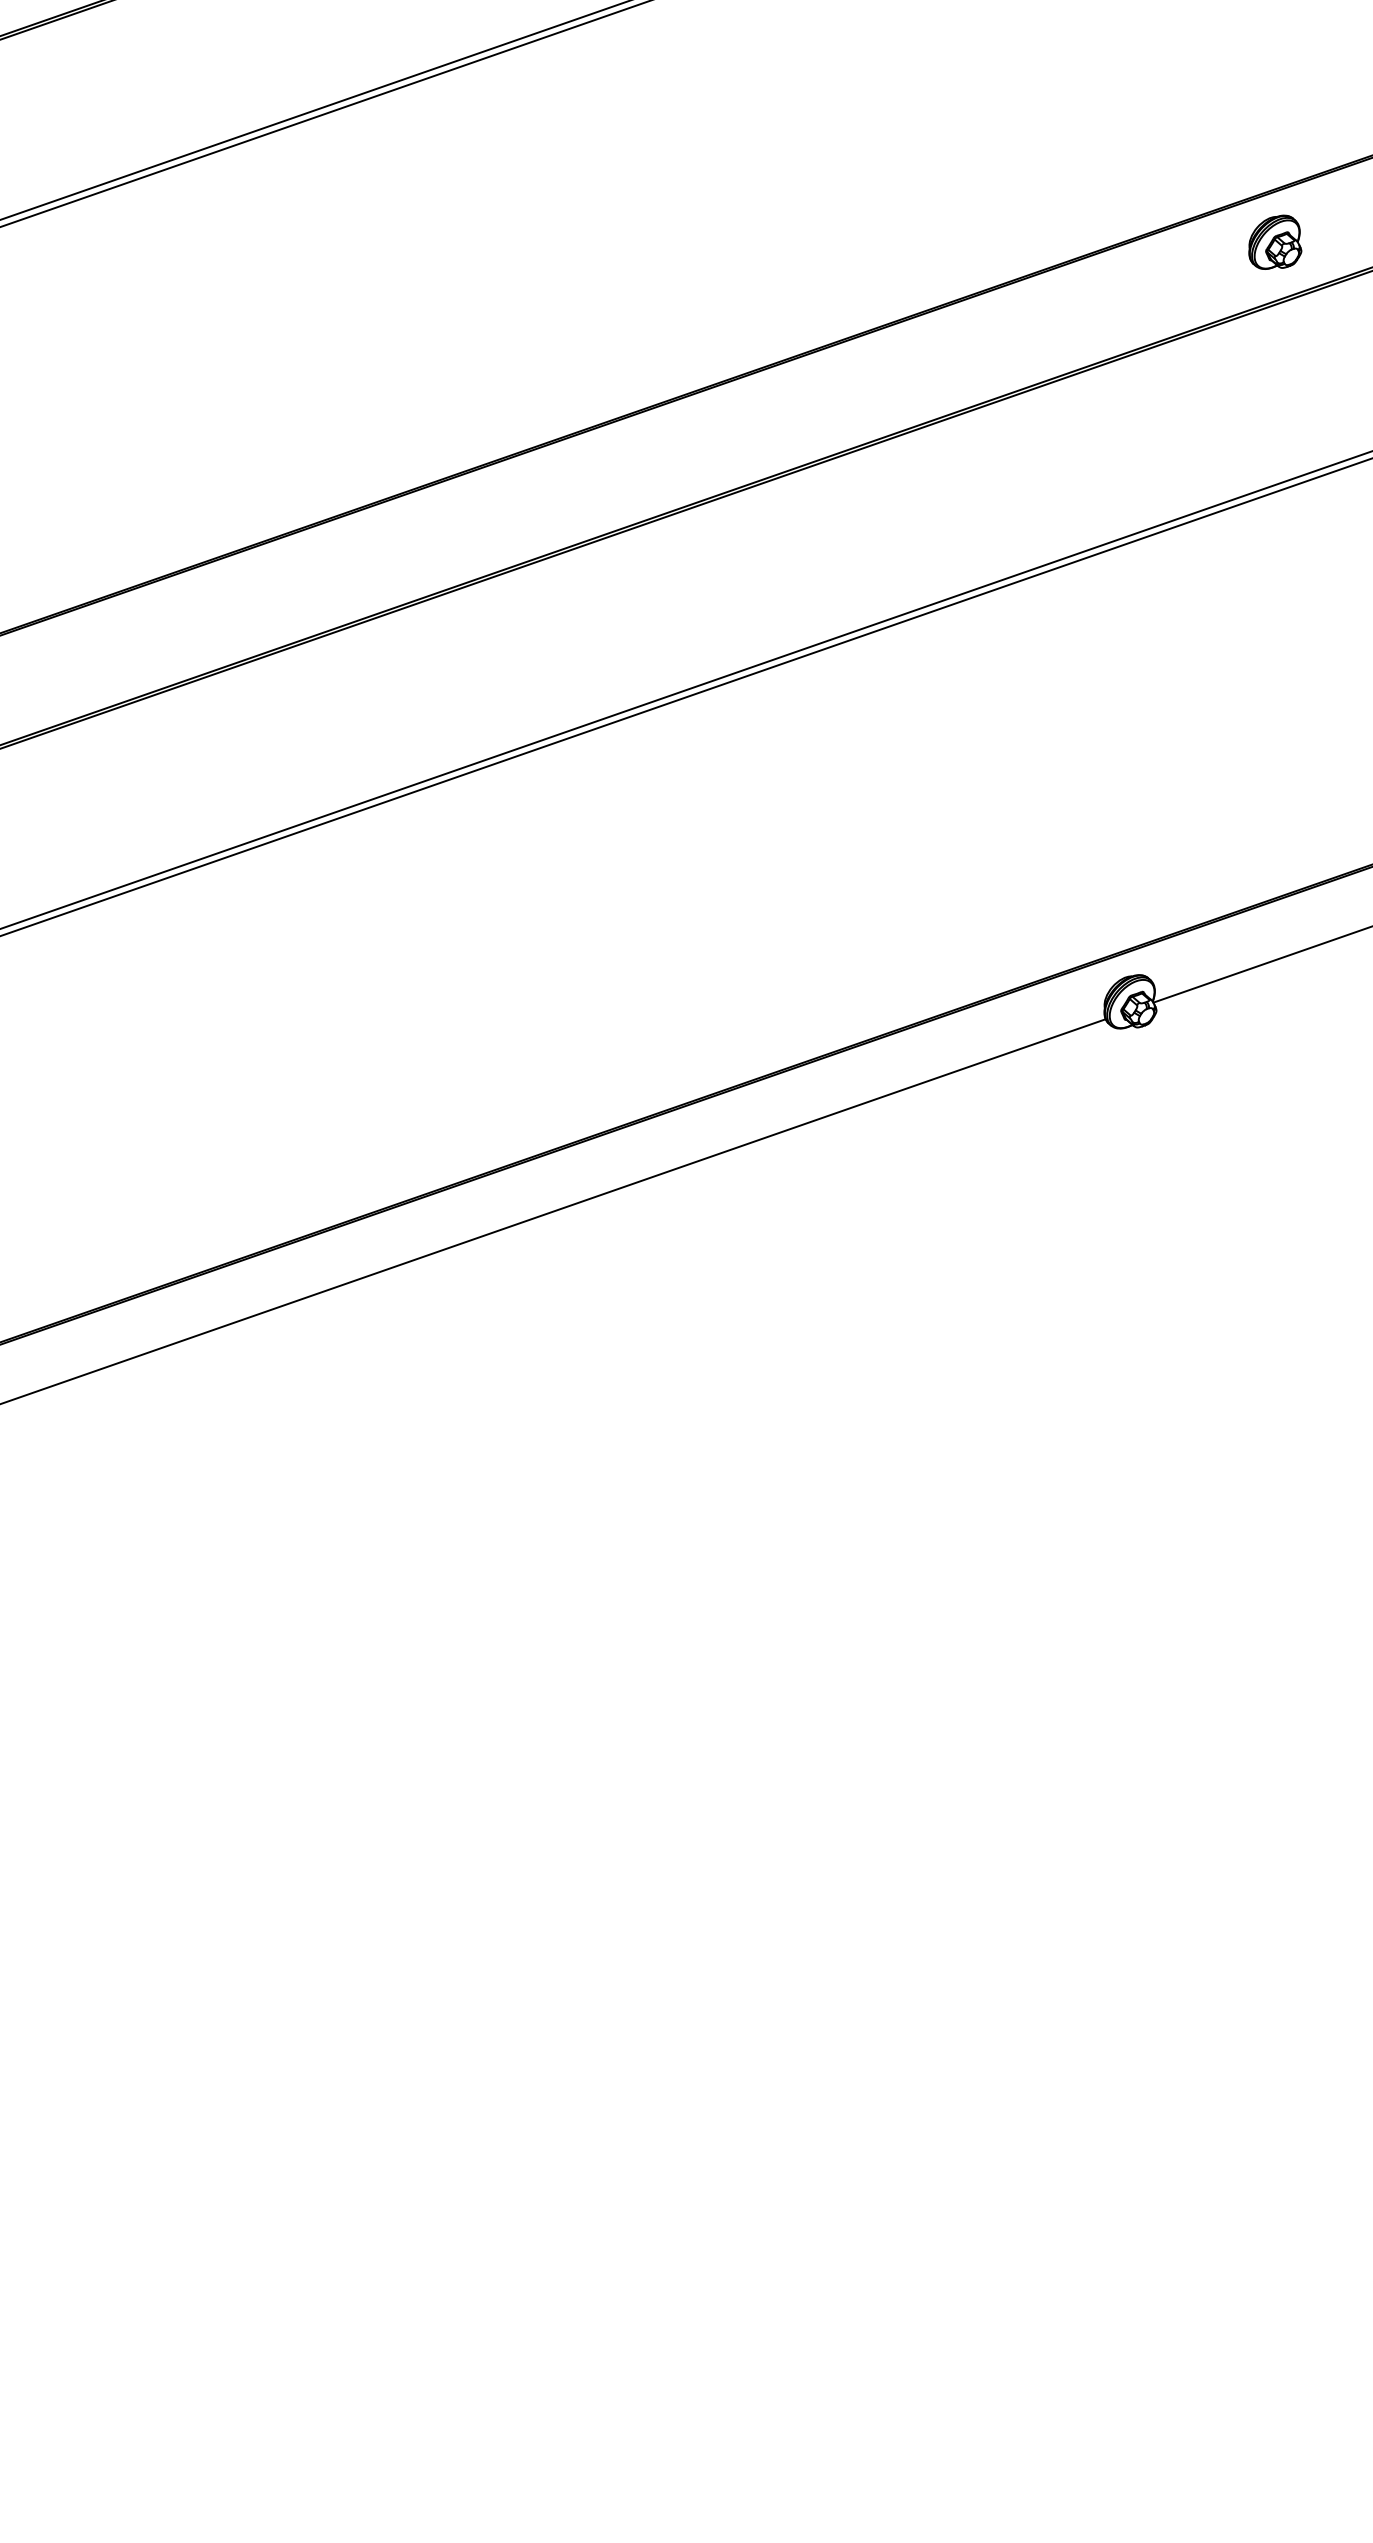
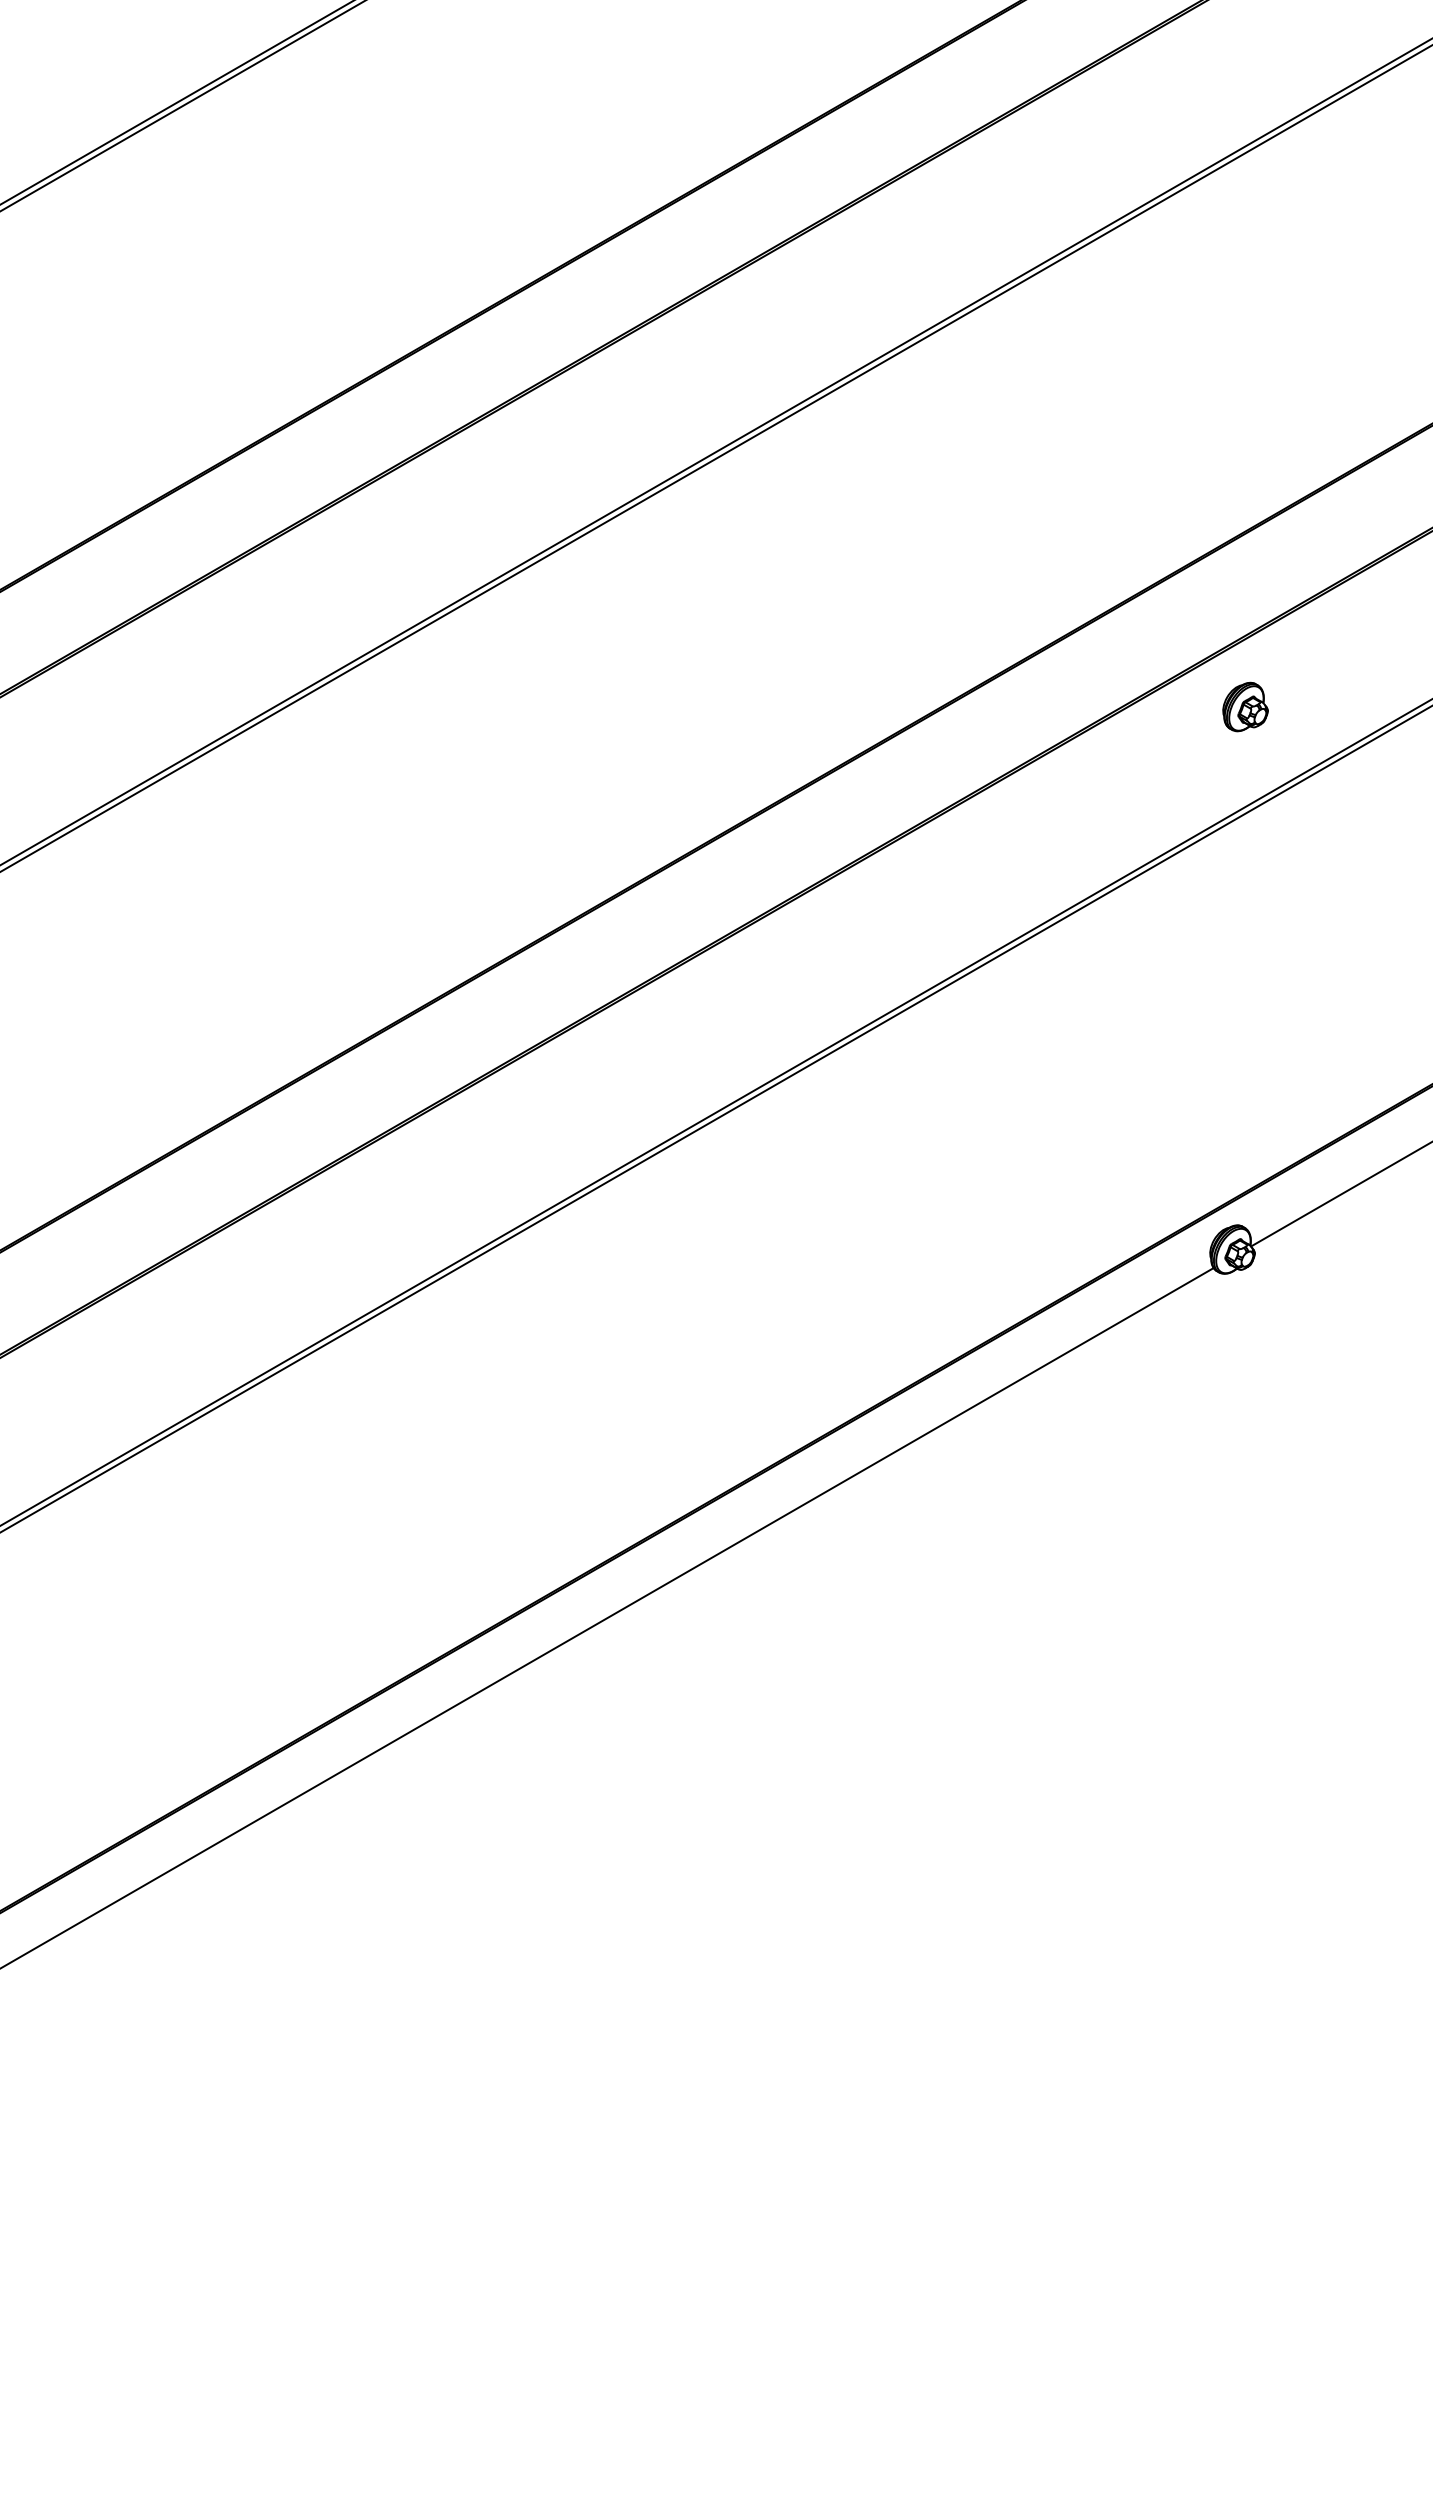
part: (1276, 242) -> (1245, 706), moved

